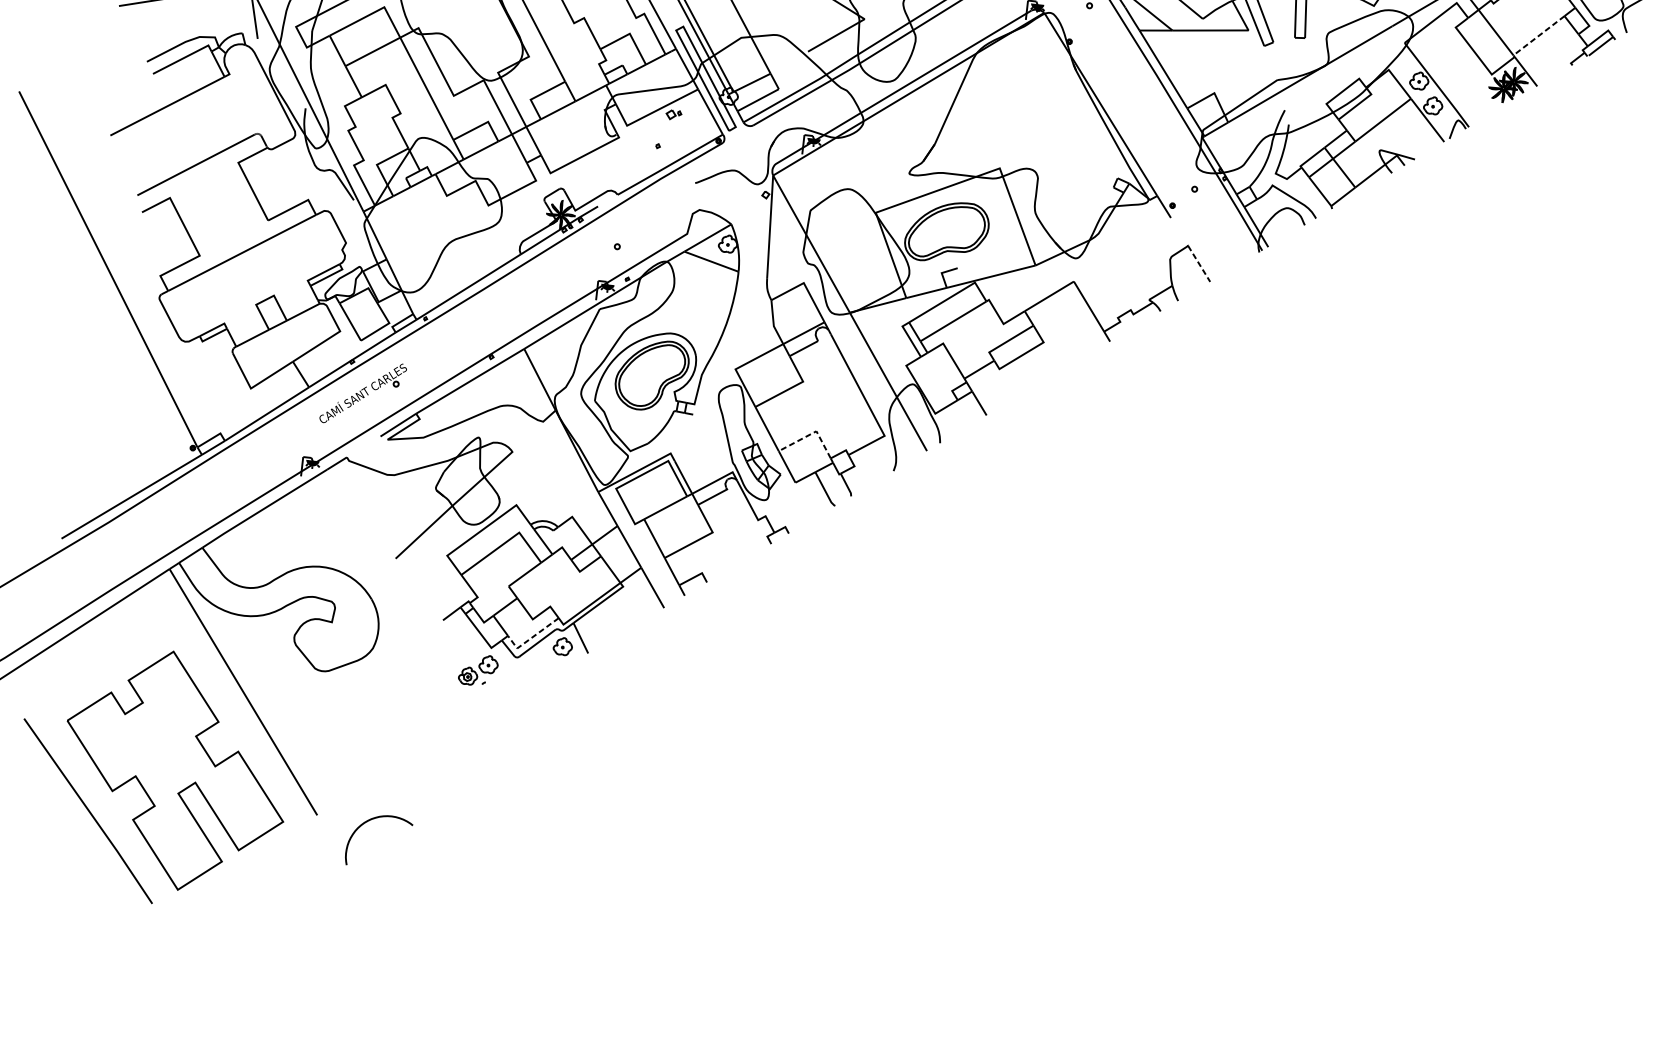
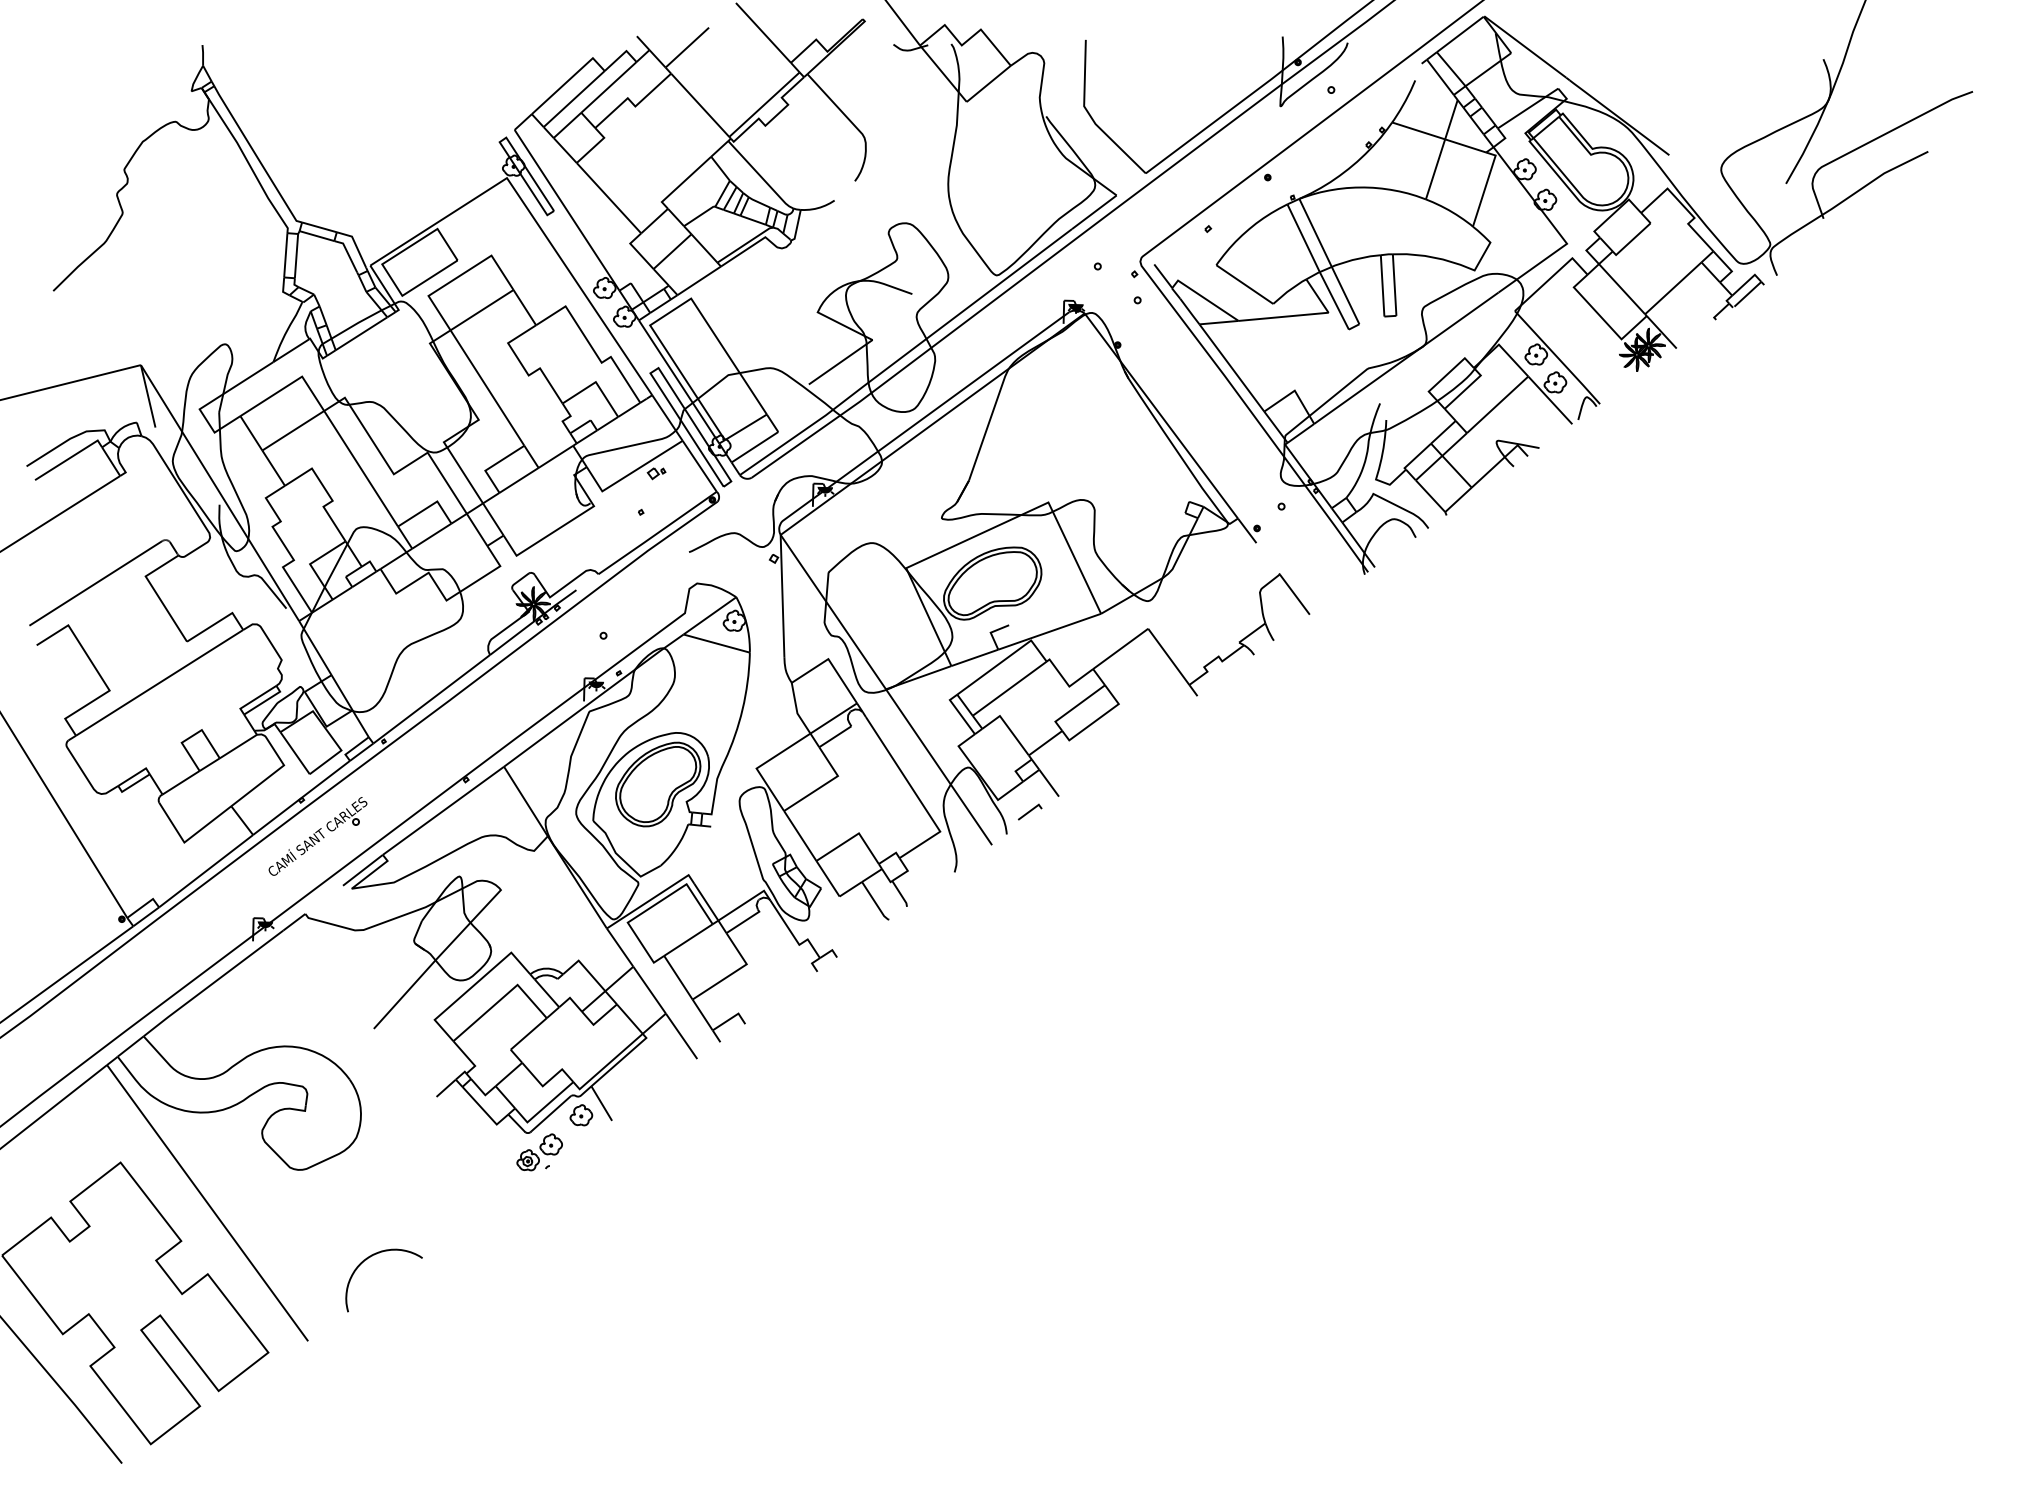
line: (1538, 35) -> (1672, 288), dashed -> solid
line: (1199, 264) -> (1295, 595), dashed -> solid
line: (961, 425) -> (1030, 811), added
line: (811, 434) -> (853, 837), dashed -> solid
line: (530, 637) -> (542, 1108), dashed -> solid
part: (478, 670) -> (539, 1152), moved
curve: (368, 821) -> (369, 1258), moved

